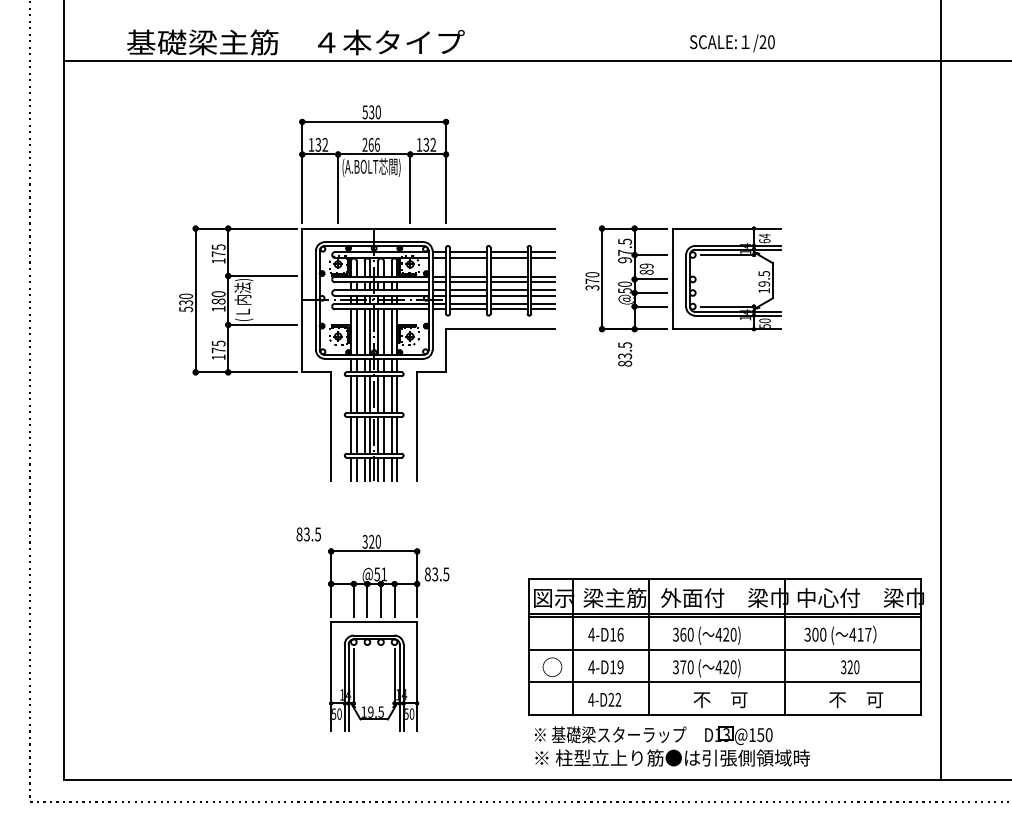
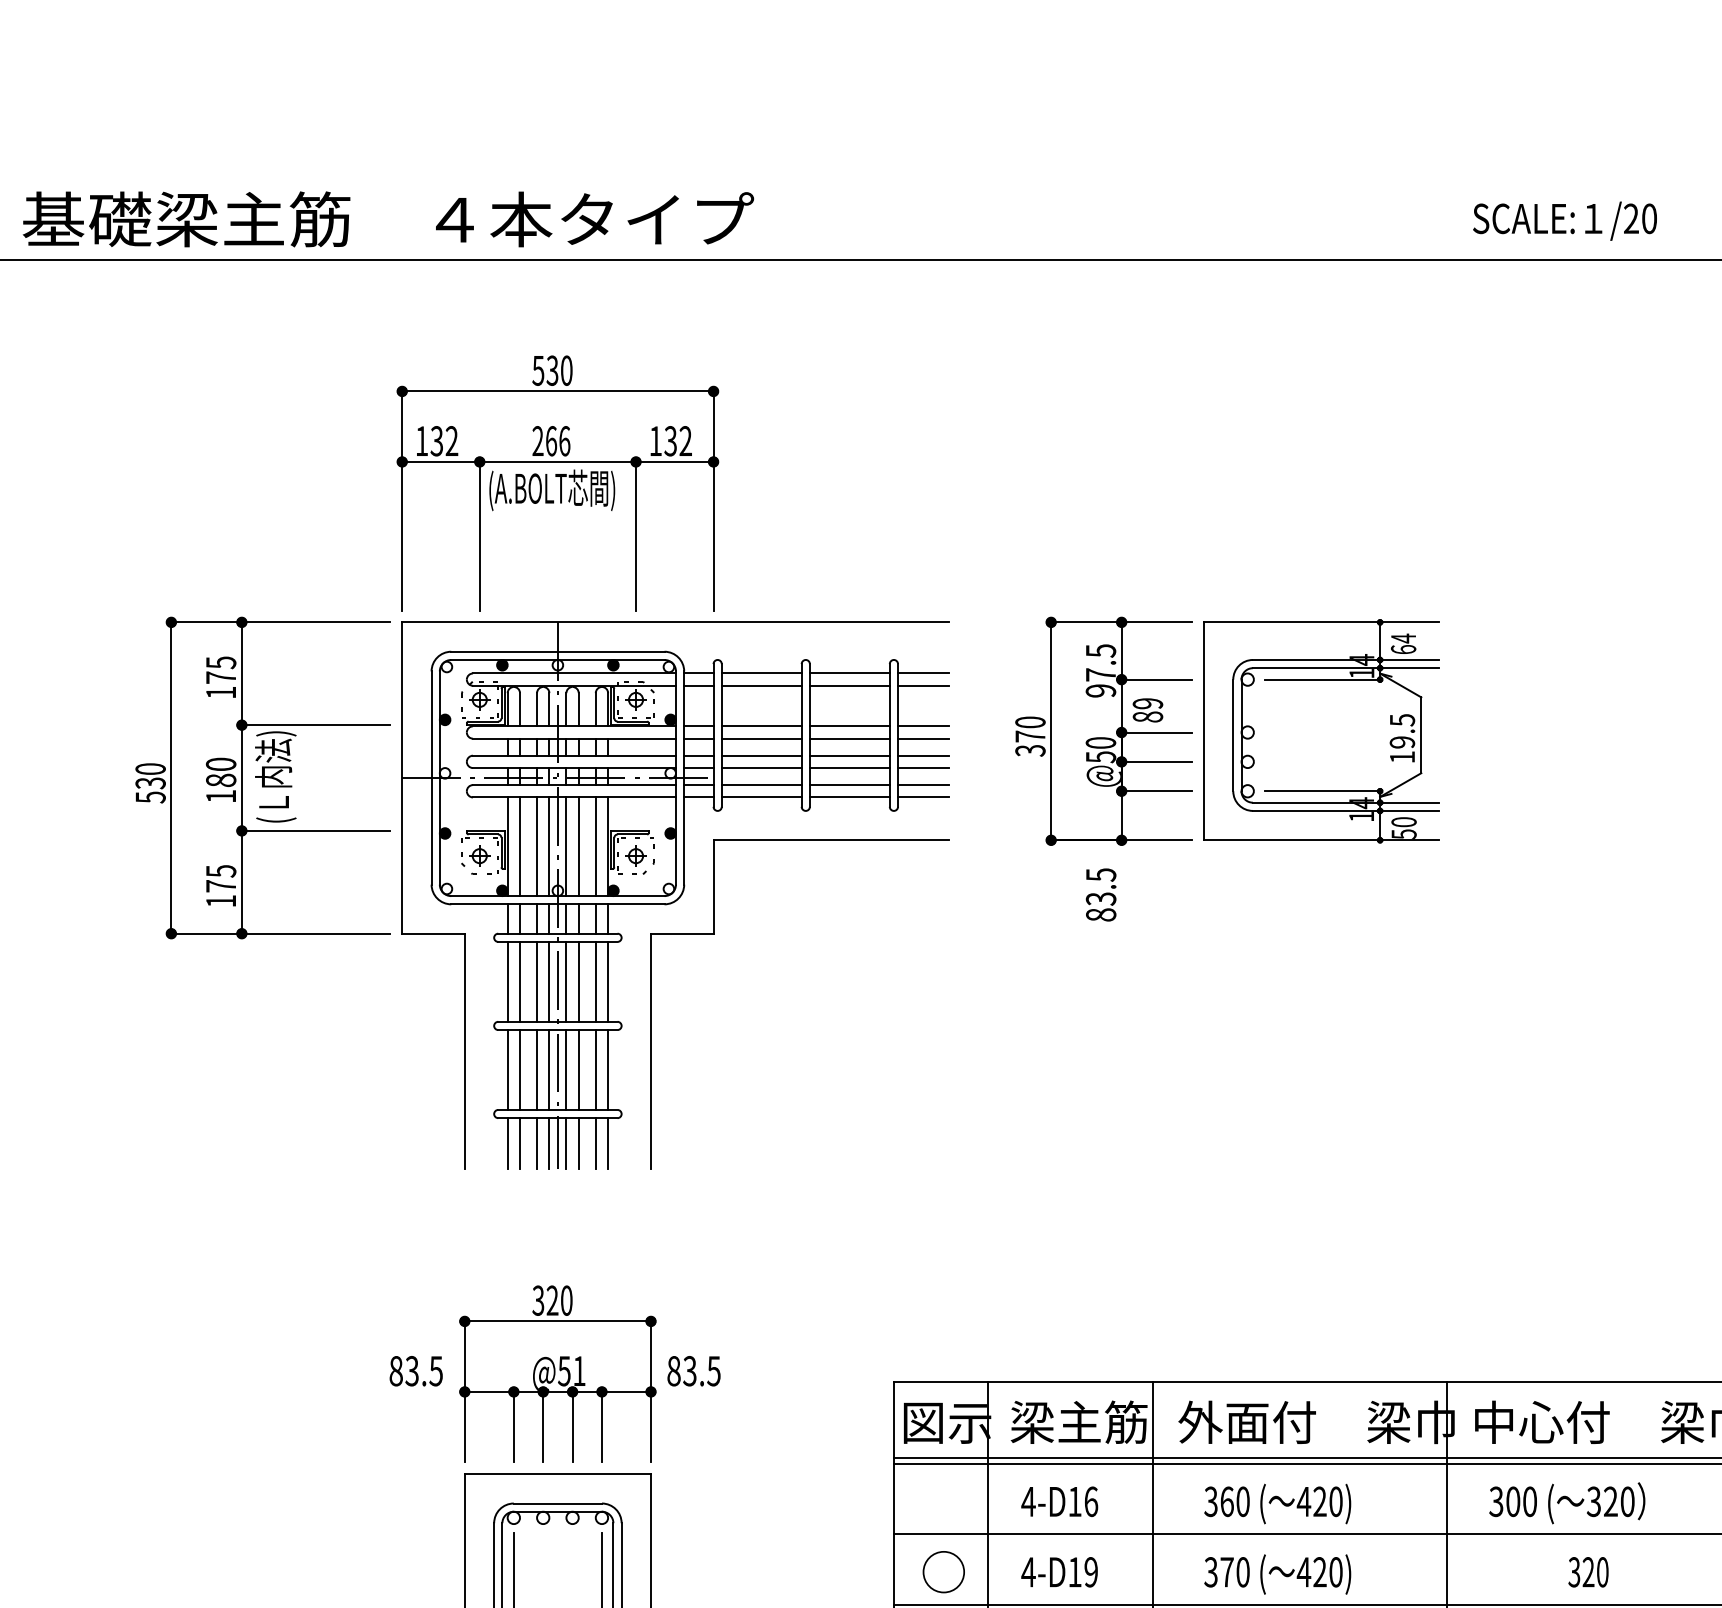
text: (732, 43) -> (1565, 221), moved
text: (308, 534) -> (415, 1371), moved
text: (860, 634) -> (1610, 1501), 417 -> 320

